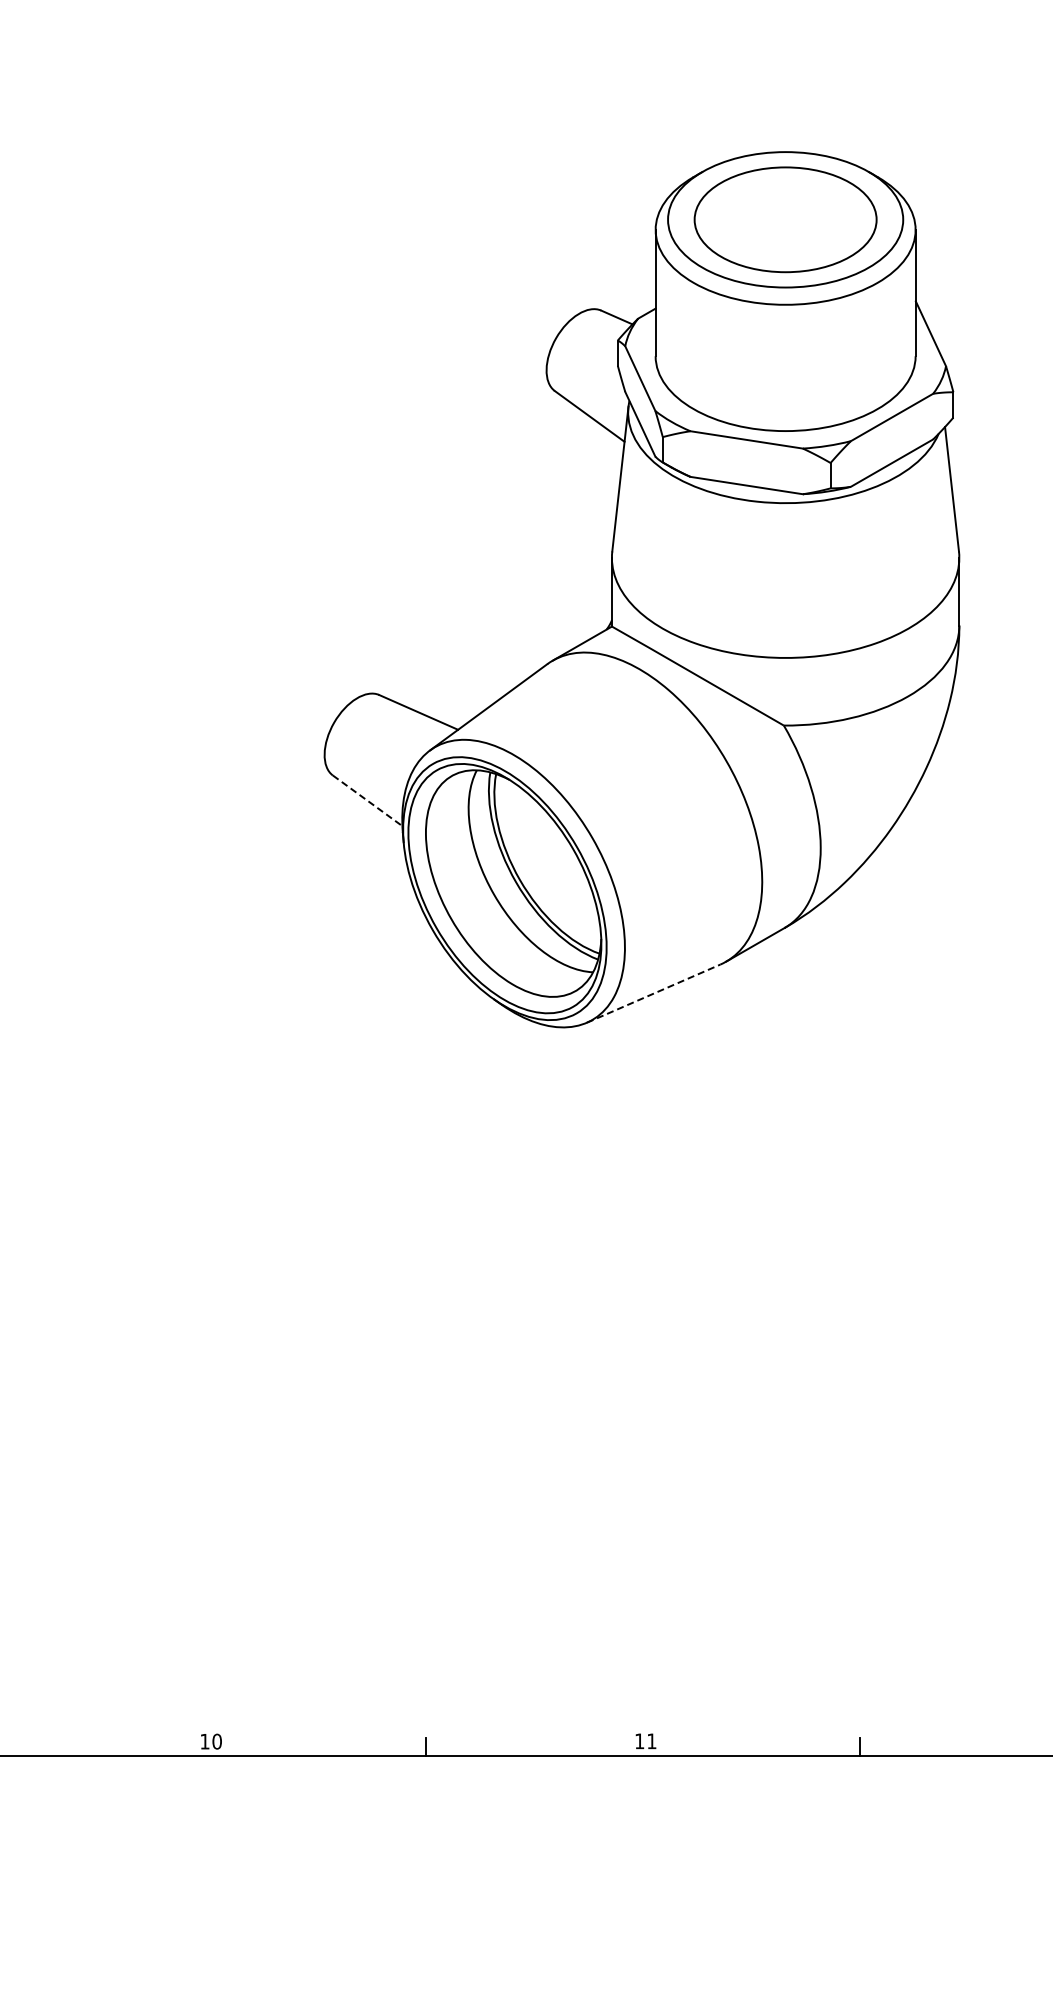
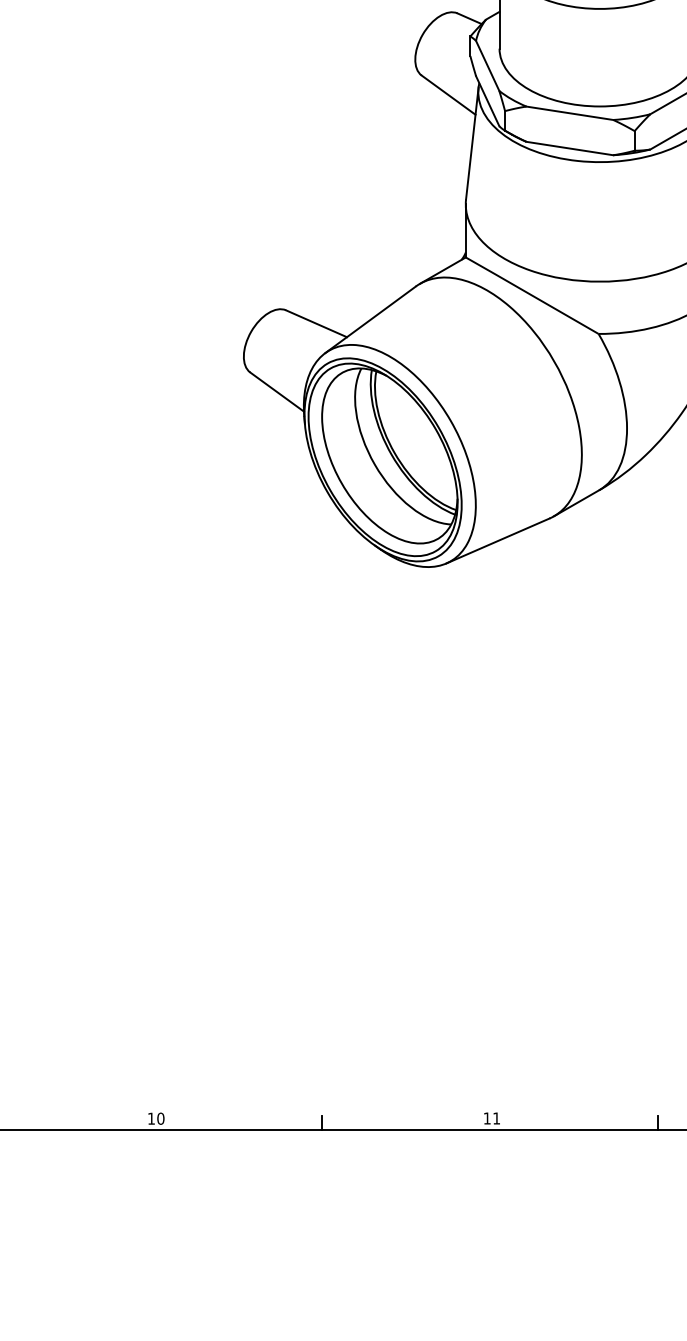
line: (368, 801) -> (277, 392), dashed -> solid
line: (653, 993) -> (497, 540), dashed -> solid

